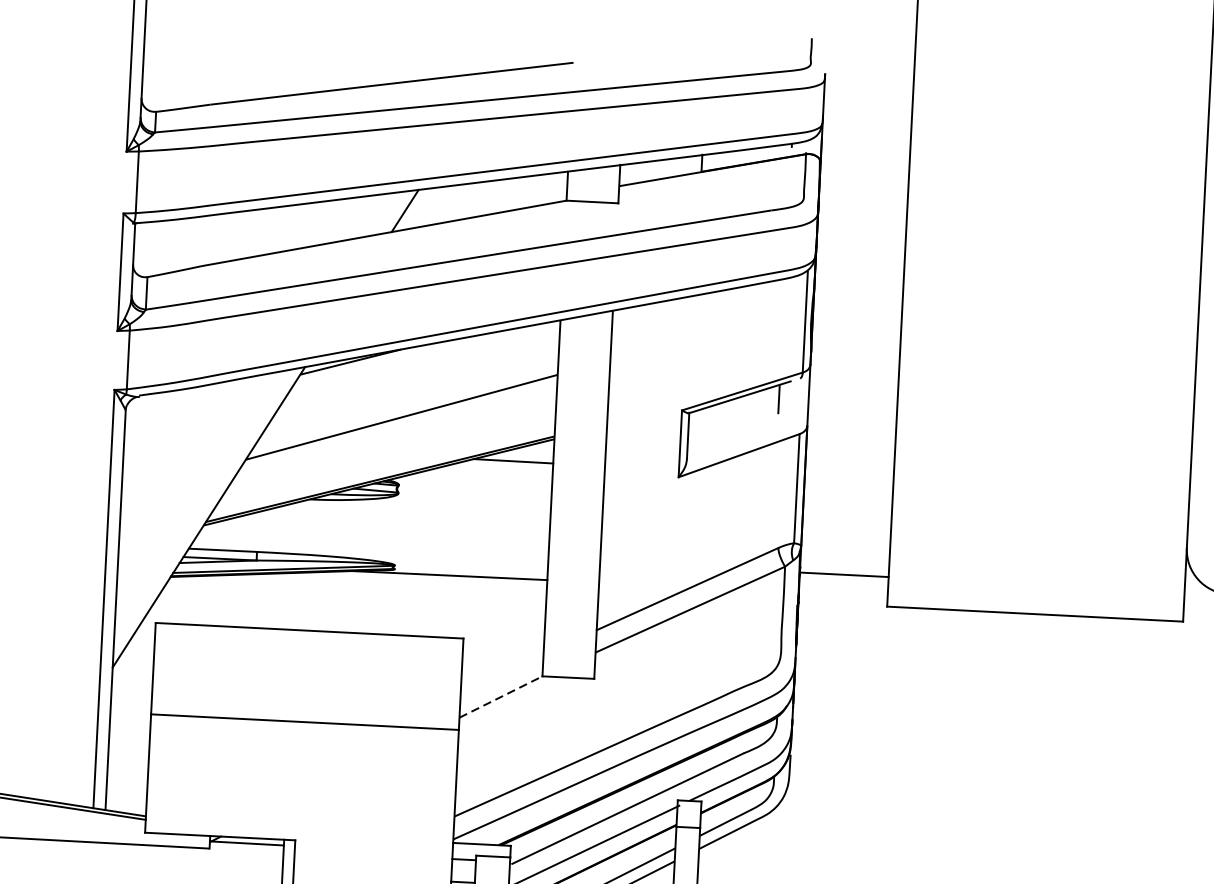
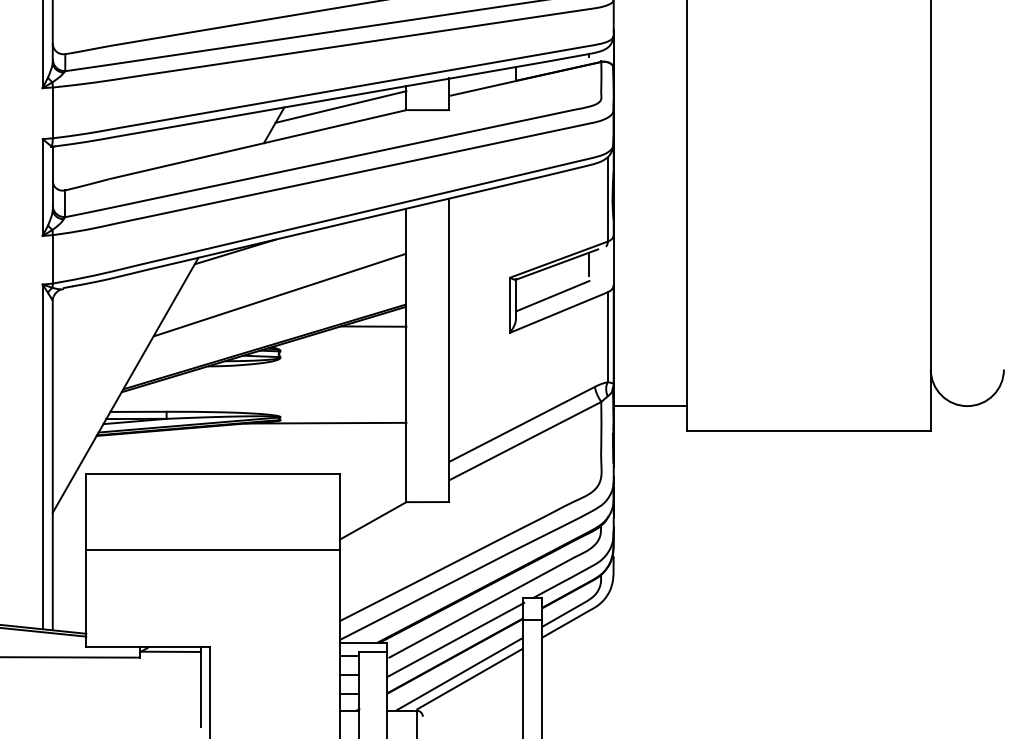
line: (486, 192) -> (340, 106), added
line: (732, 435) -> (552, 296), added
line: (501, 696) -> (373, 520), dashed -> solid

